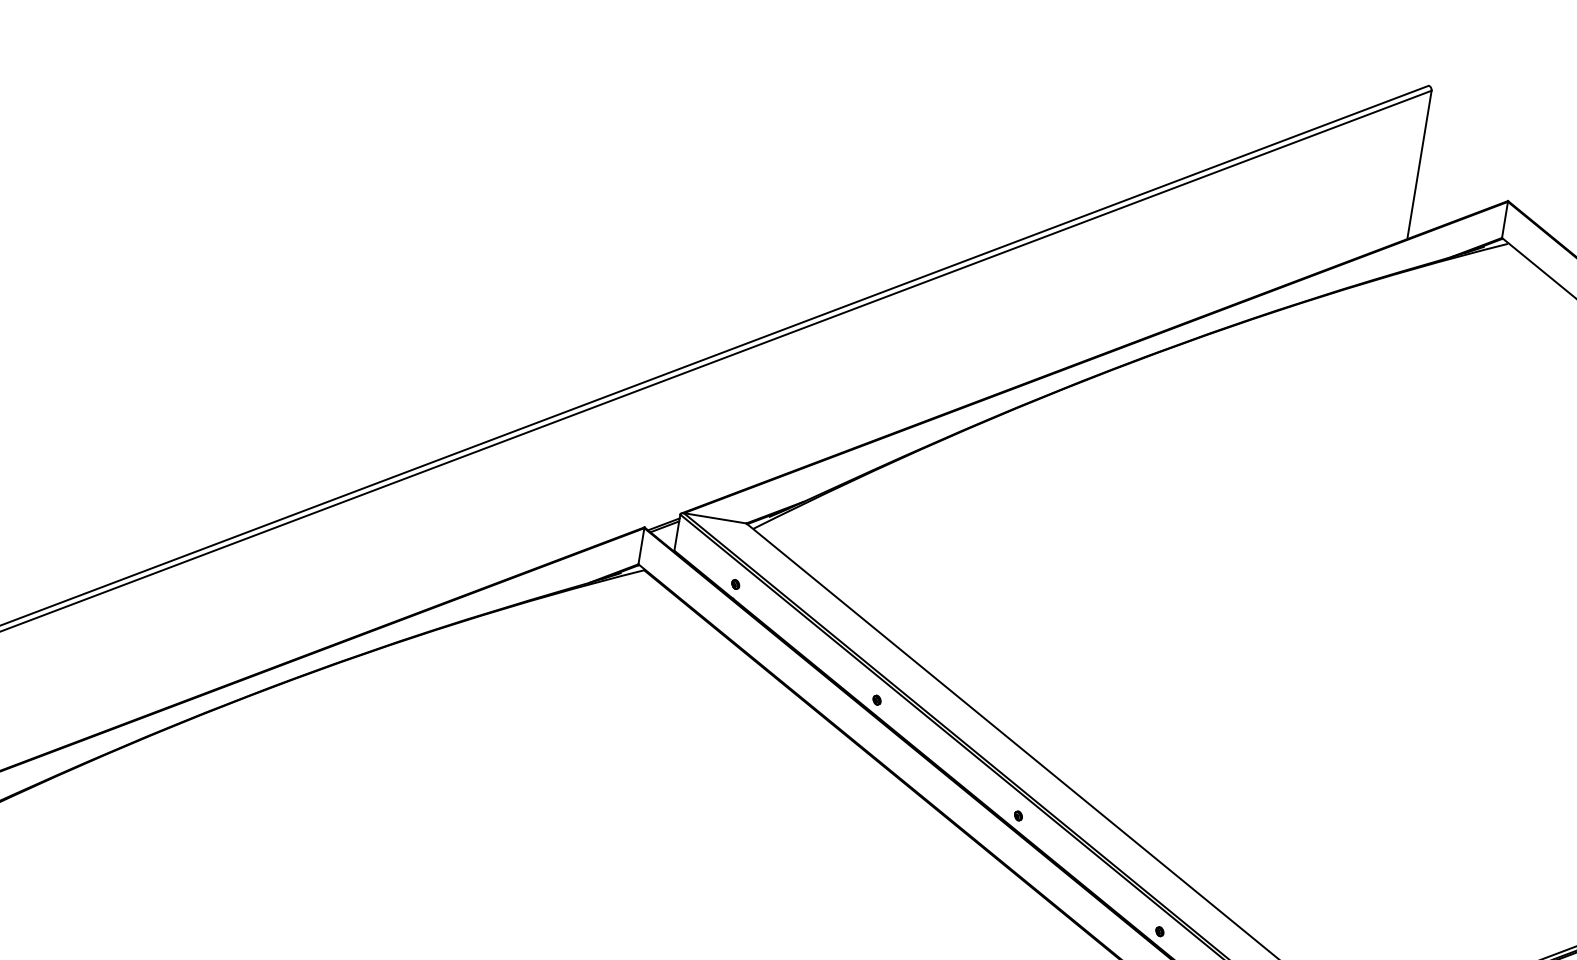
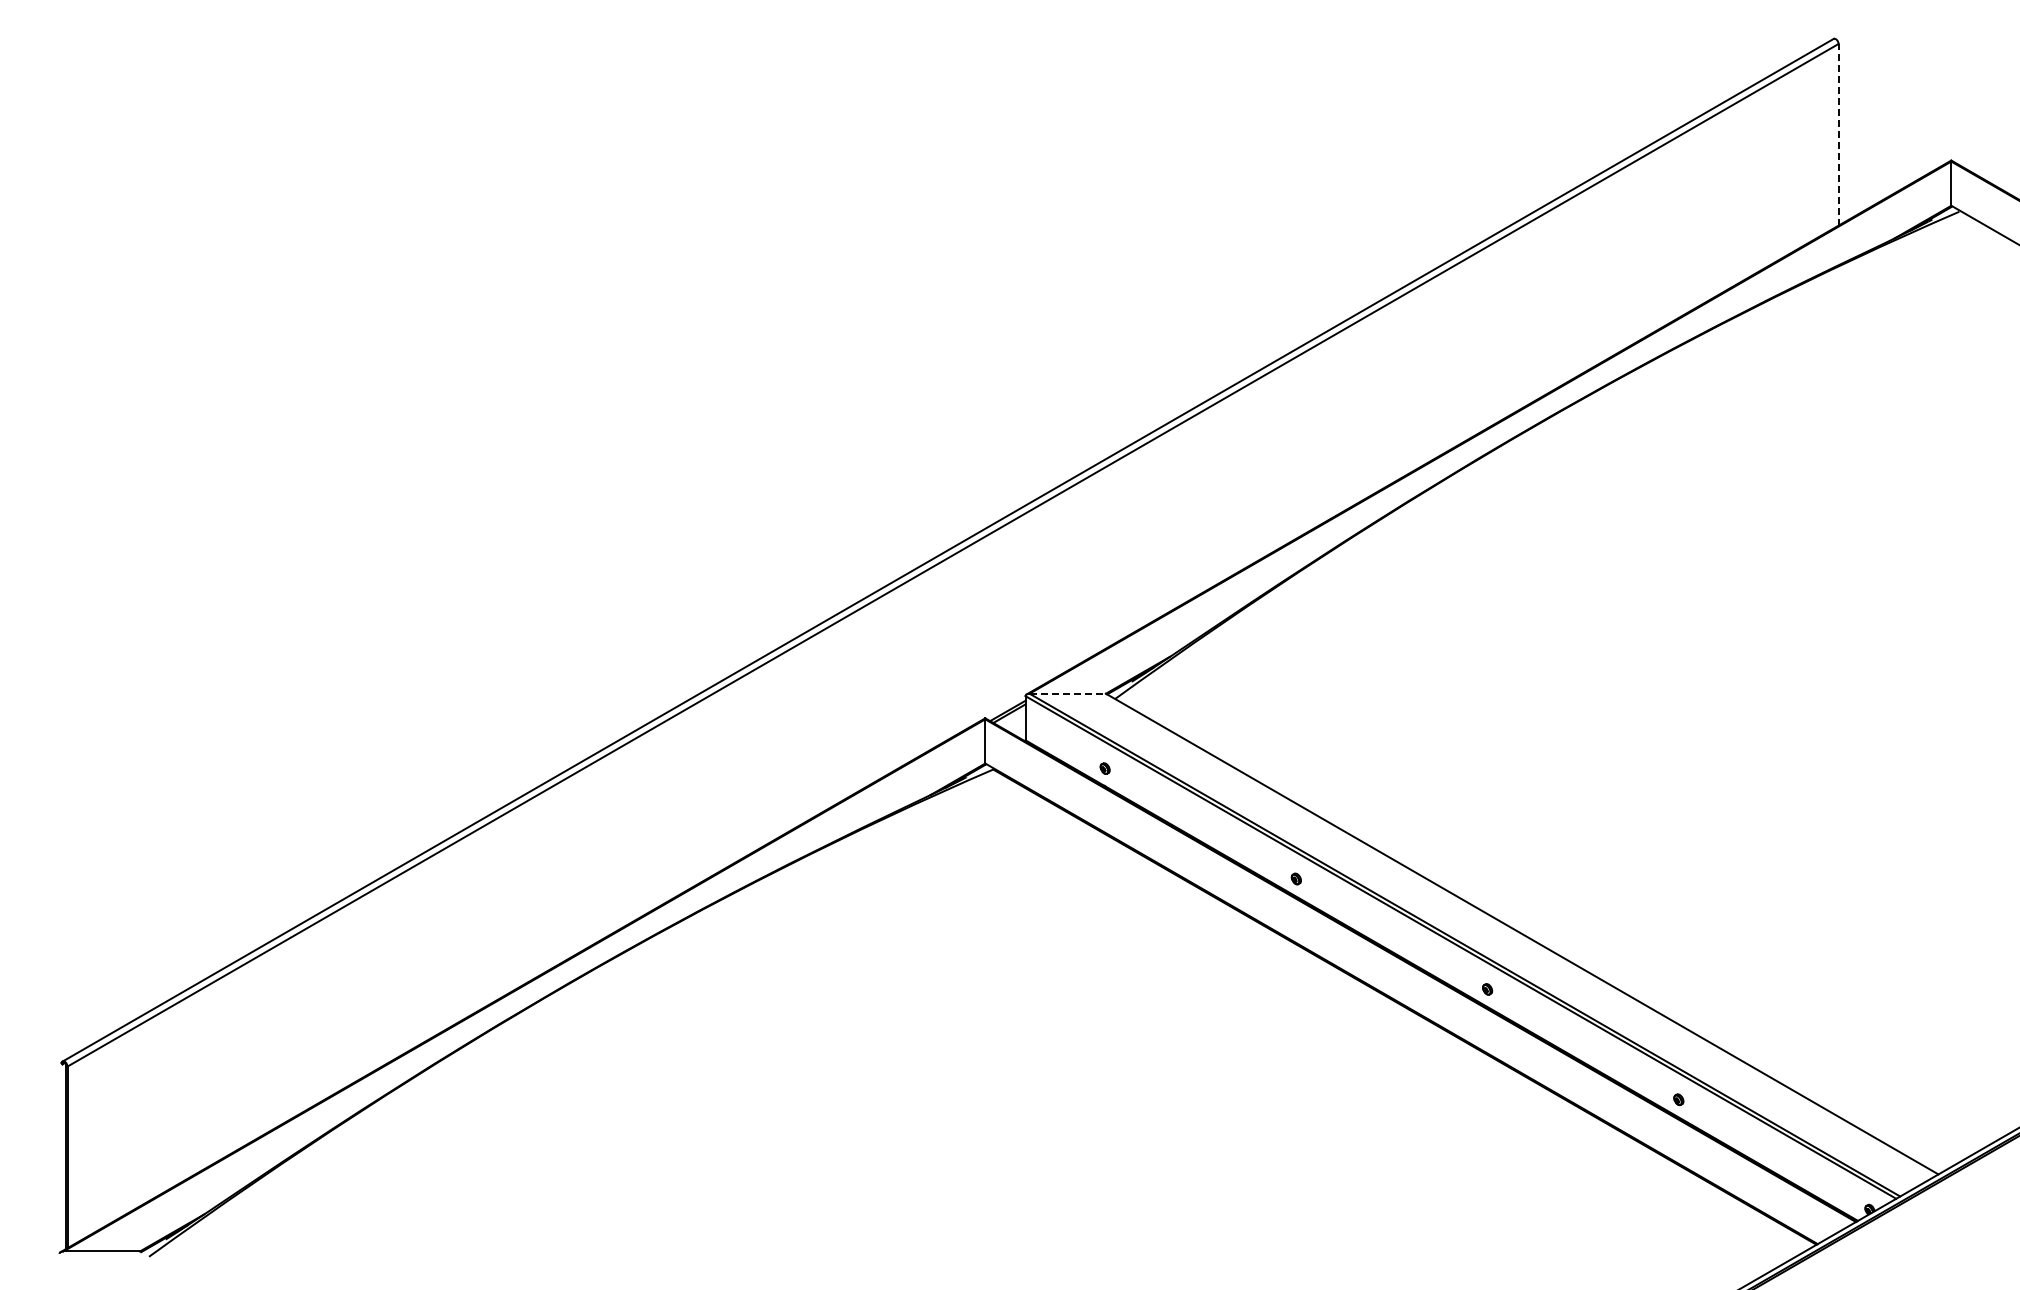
line: (1419, 164) -> (1838, 134), solid -> dashed
line: (715, 518) -> (1068, 693), solid -> dashed

